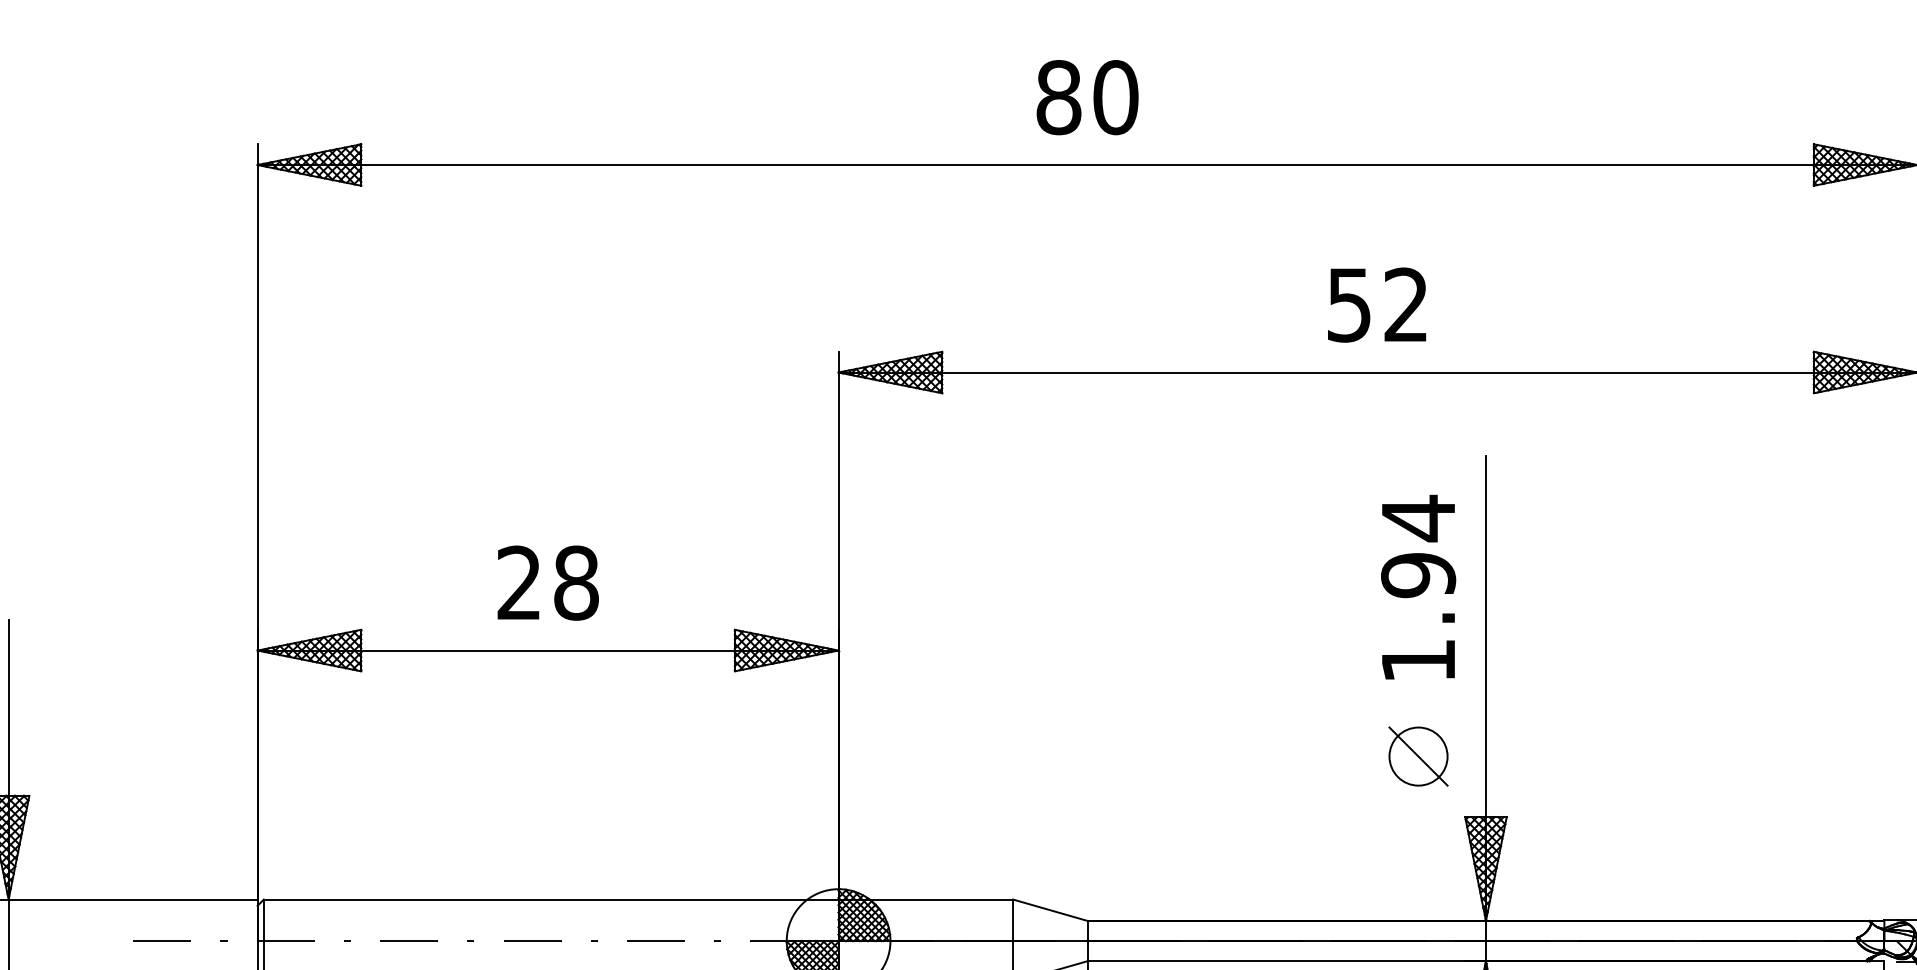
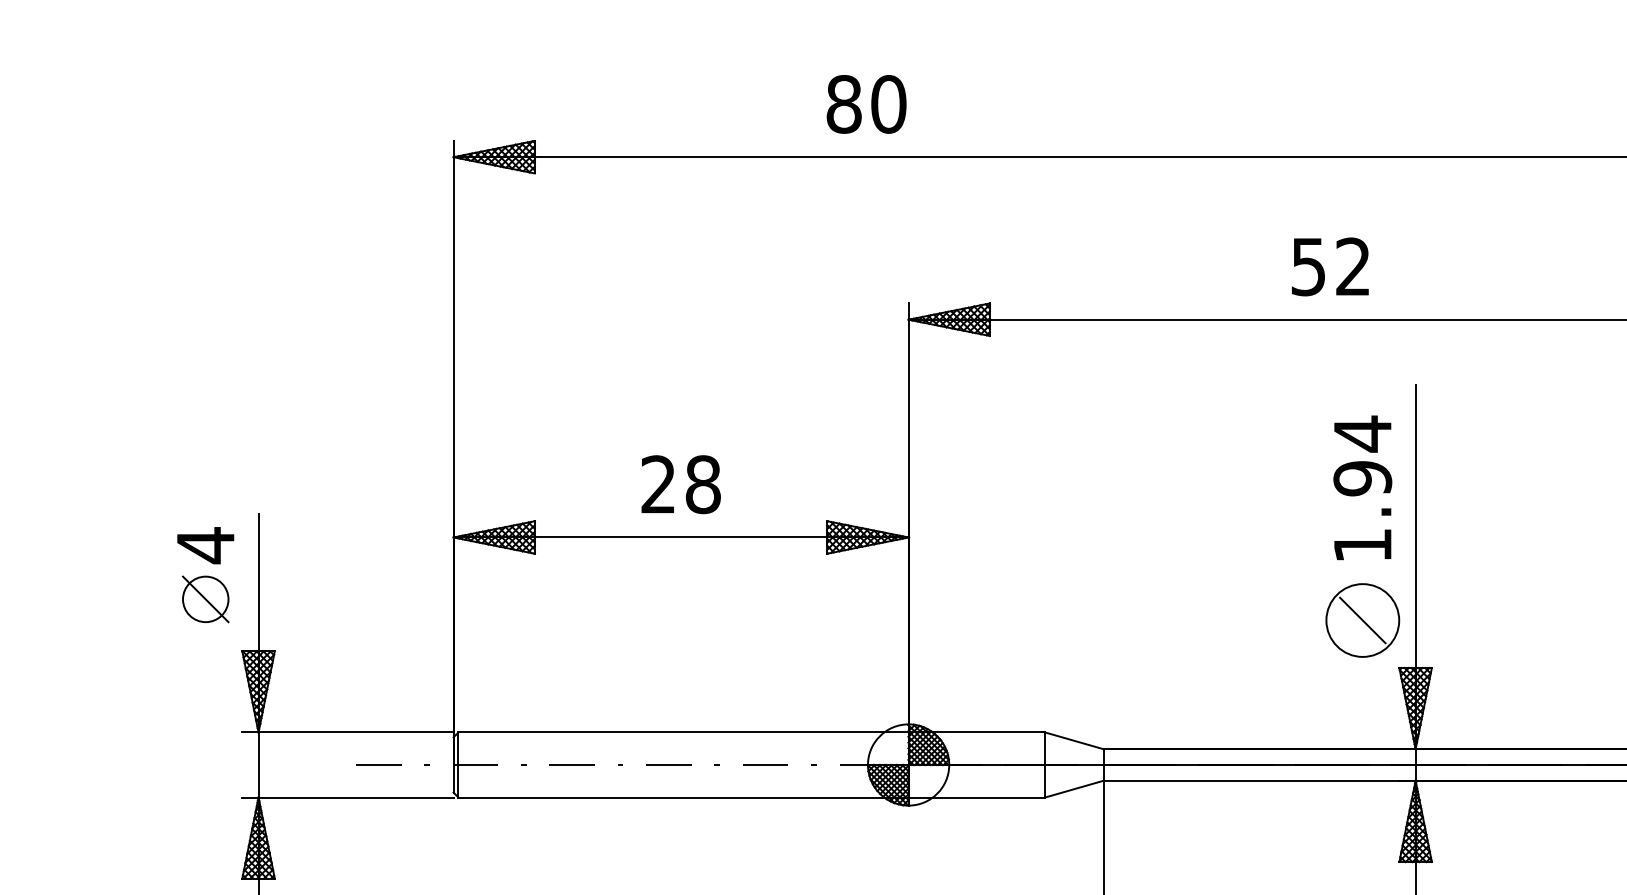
text: (1087, 97) -> (866, 104), moved
circle: (1418, 756) -> (1362, 620), size x1.6

